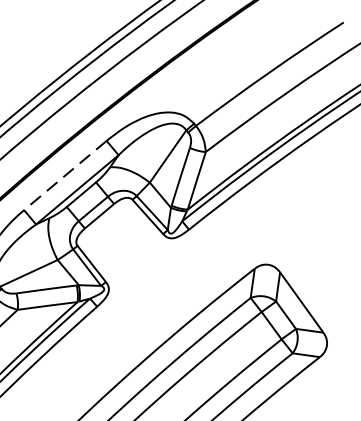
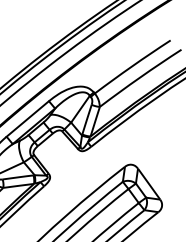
line: (64, 174) -> (27, 118), dashed -> solid

